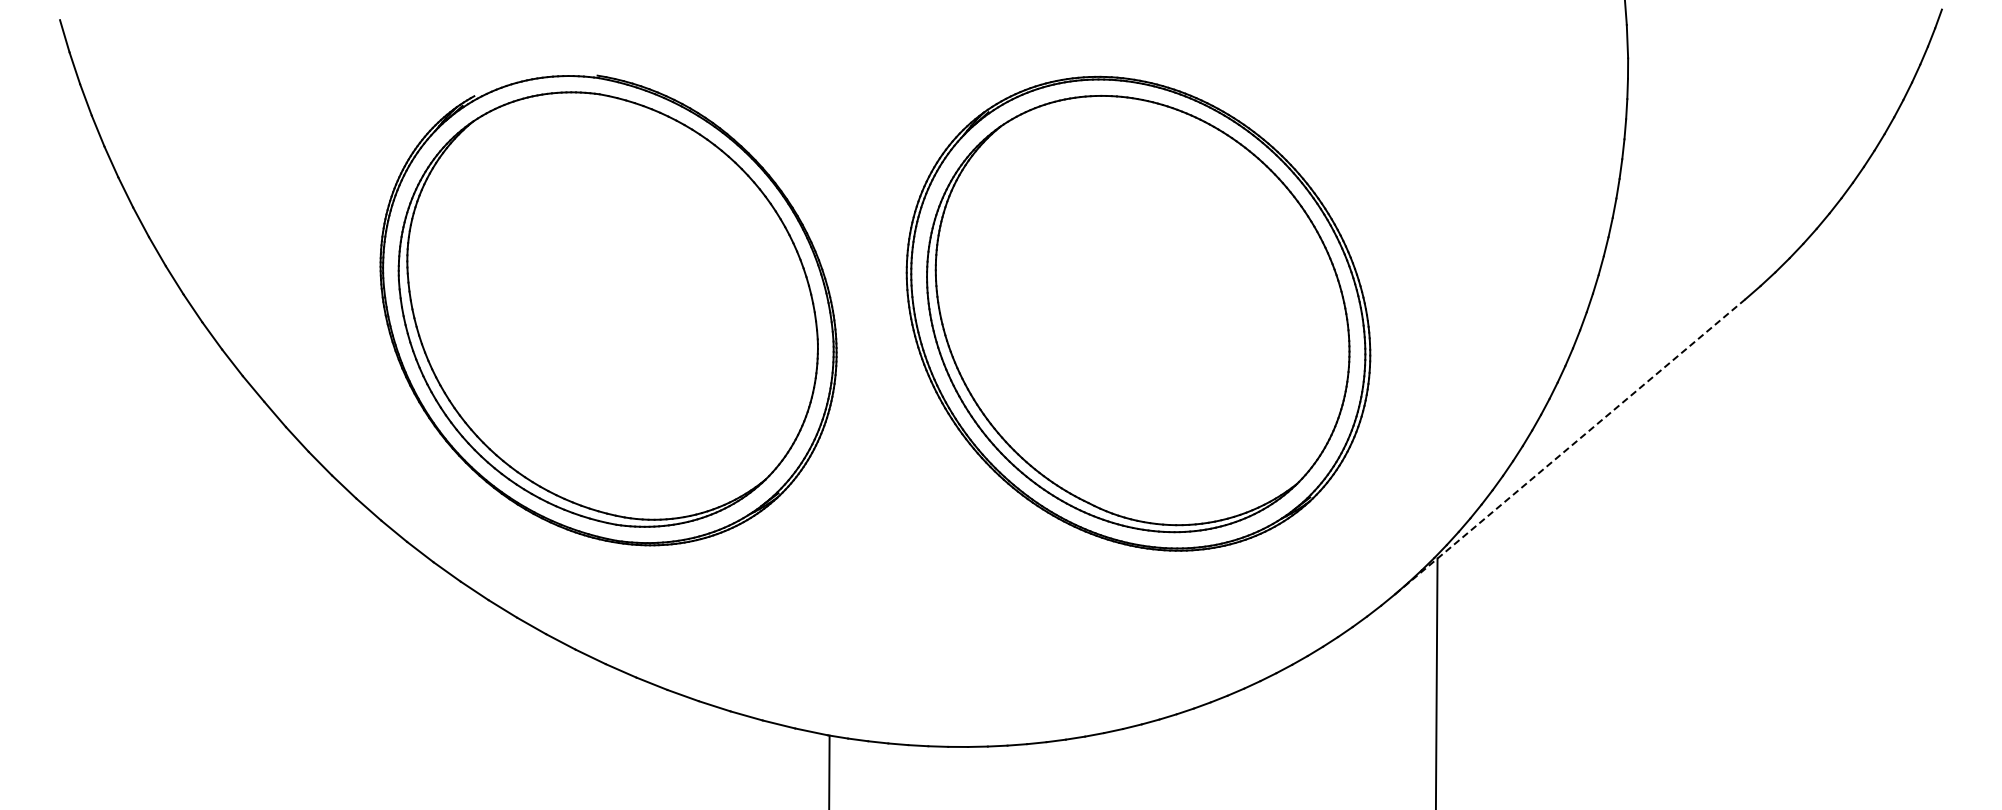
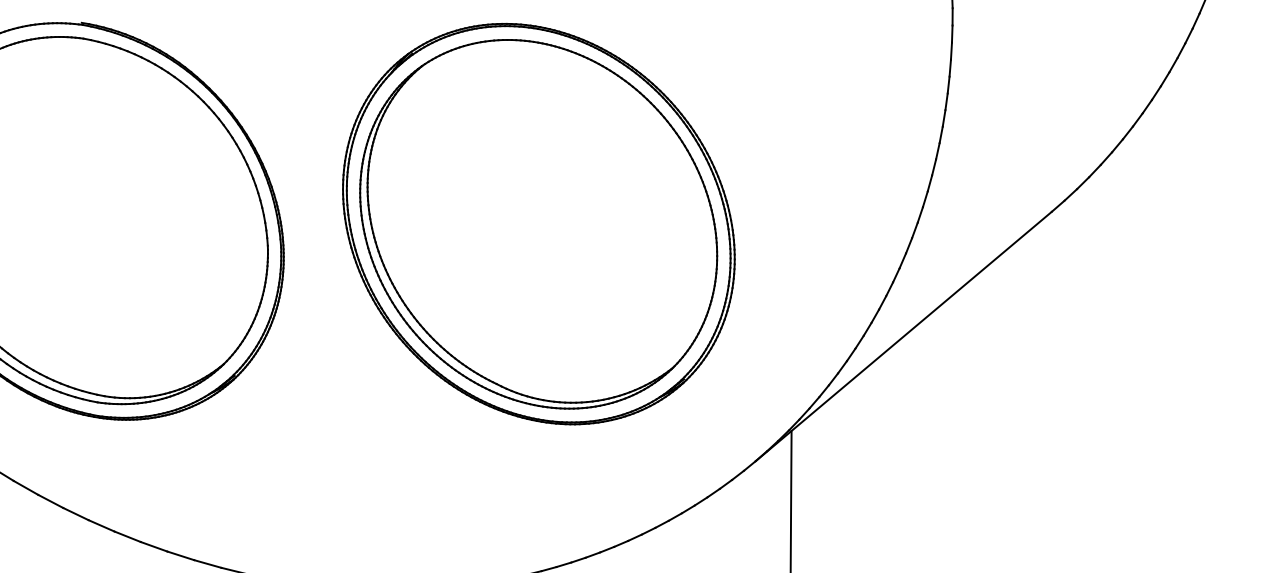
line: (1569, 447) -> (903, 337), dashed -> solid

